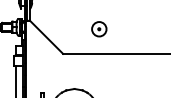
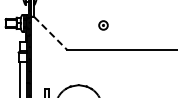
part: (99, 29) -> (103, 25), size x0.6
line: (46, 37) -> (50, 33), solid -> dashed

